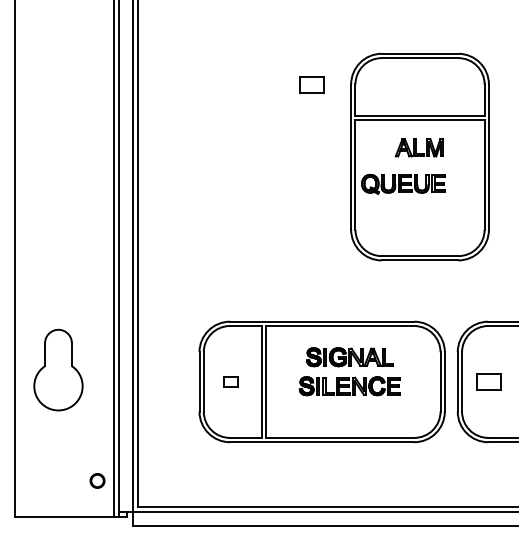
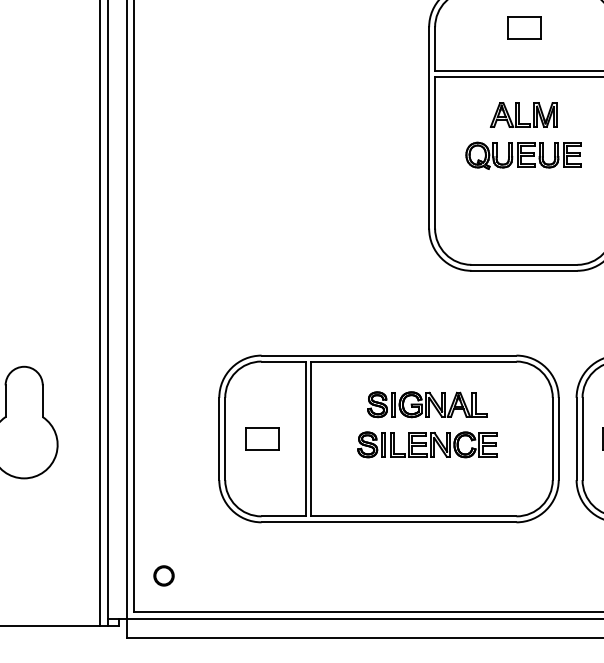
part: (311, 84) -> (523, 27), moved
part: (403, 183) -> (523, 154), moved
part: (230, 381) -> (262, 438), size x1.67
circle: (97, 480) -> (163, 575), moved

